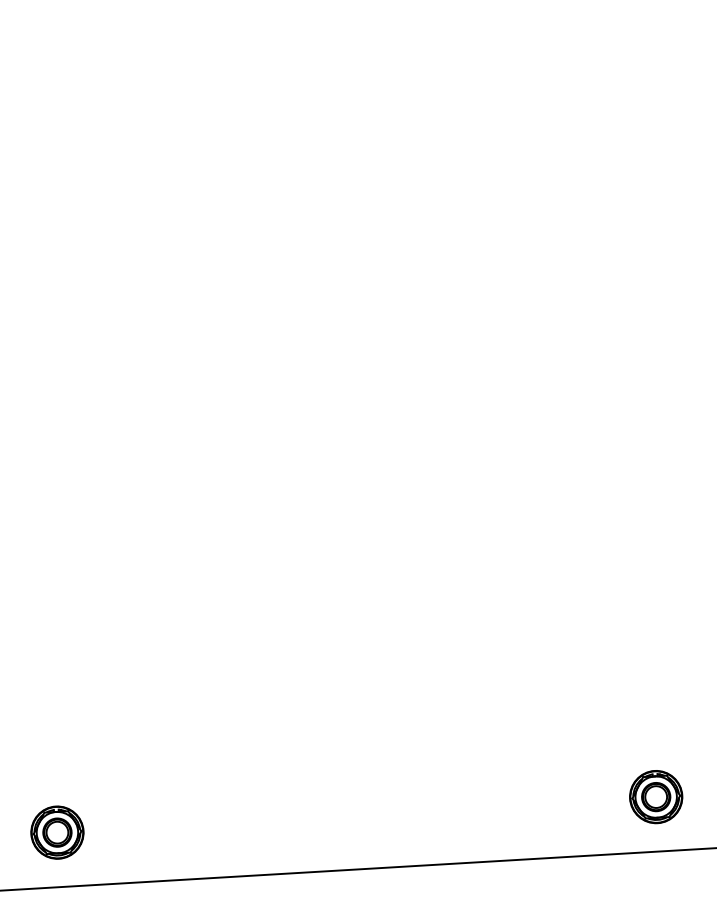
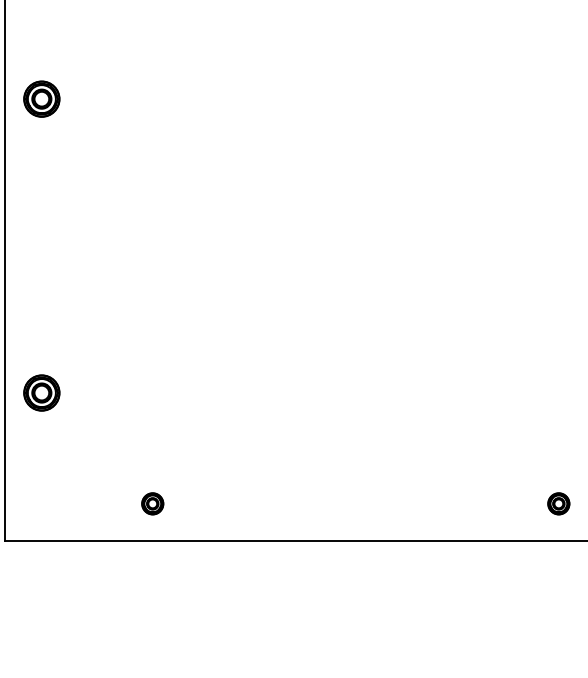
part: (655, 796) -> (558, 503), size x0.6
part: (57, 832) -> (152, 503), size x0.6

